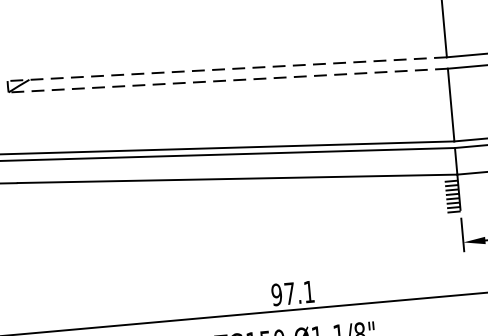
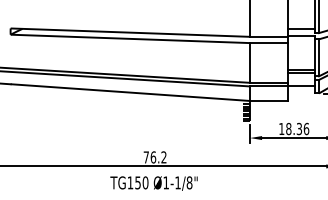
line: (225, 69) -> (129, 32), dashed -> solid
line: (226, 80) -> (129, 38), dashed -> solid
text: (291, 293) -> (154, 157), 97.1 -> 76.2

